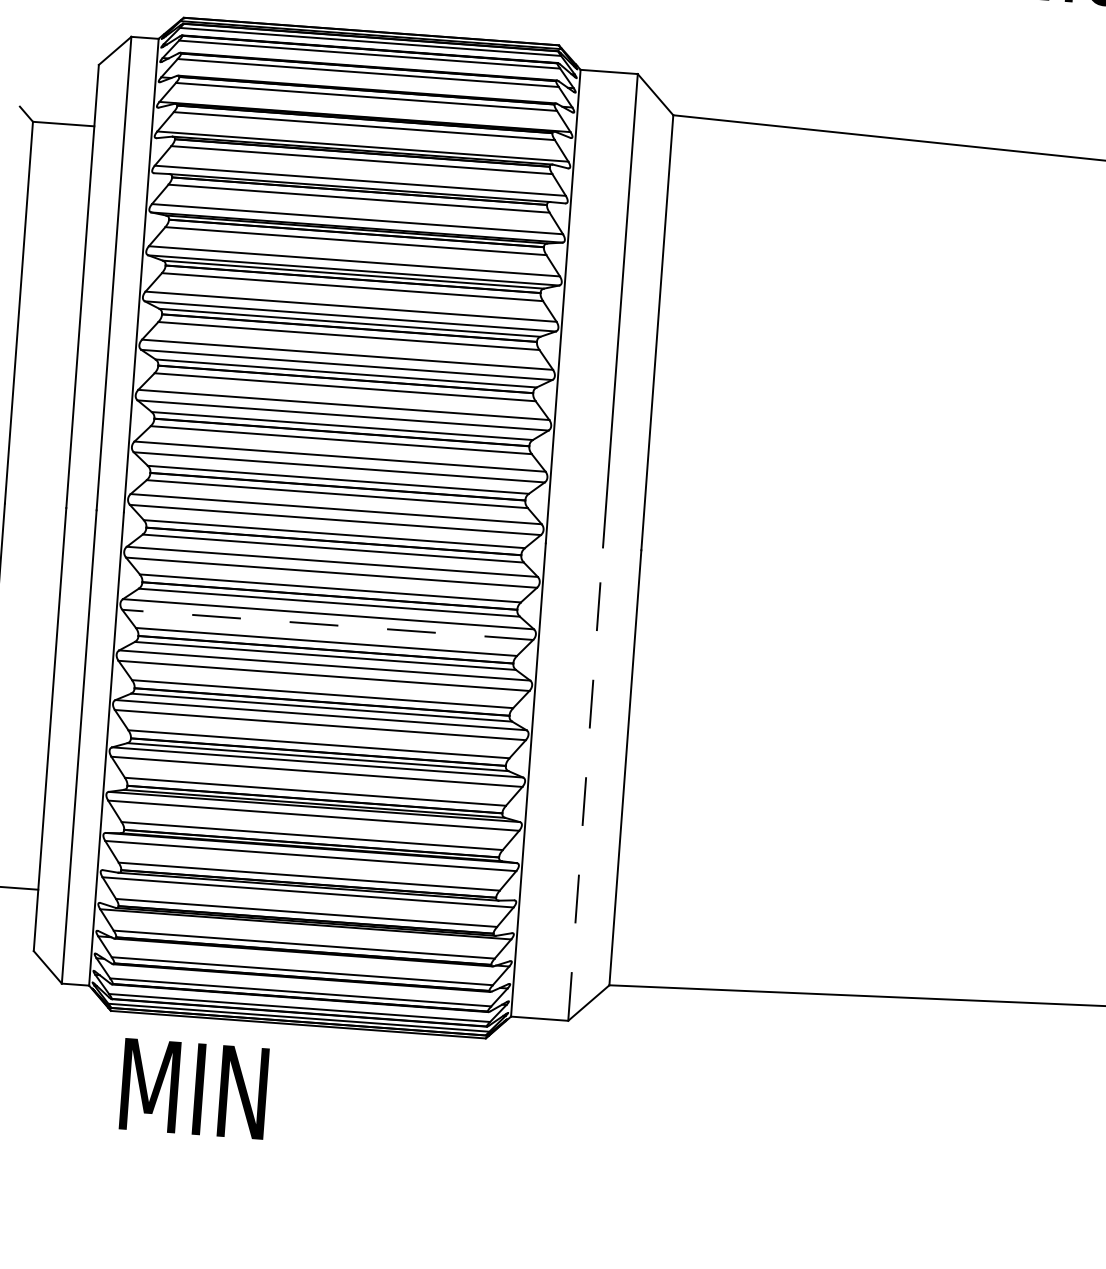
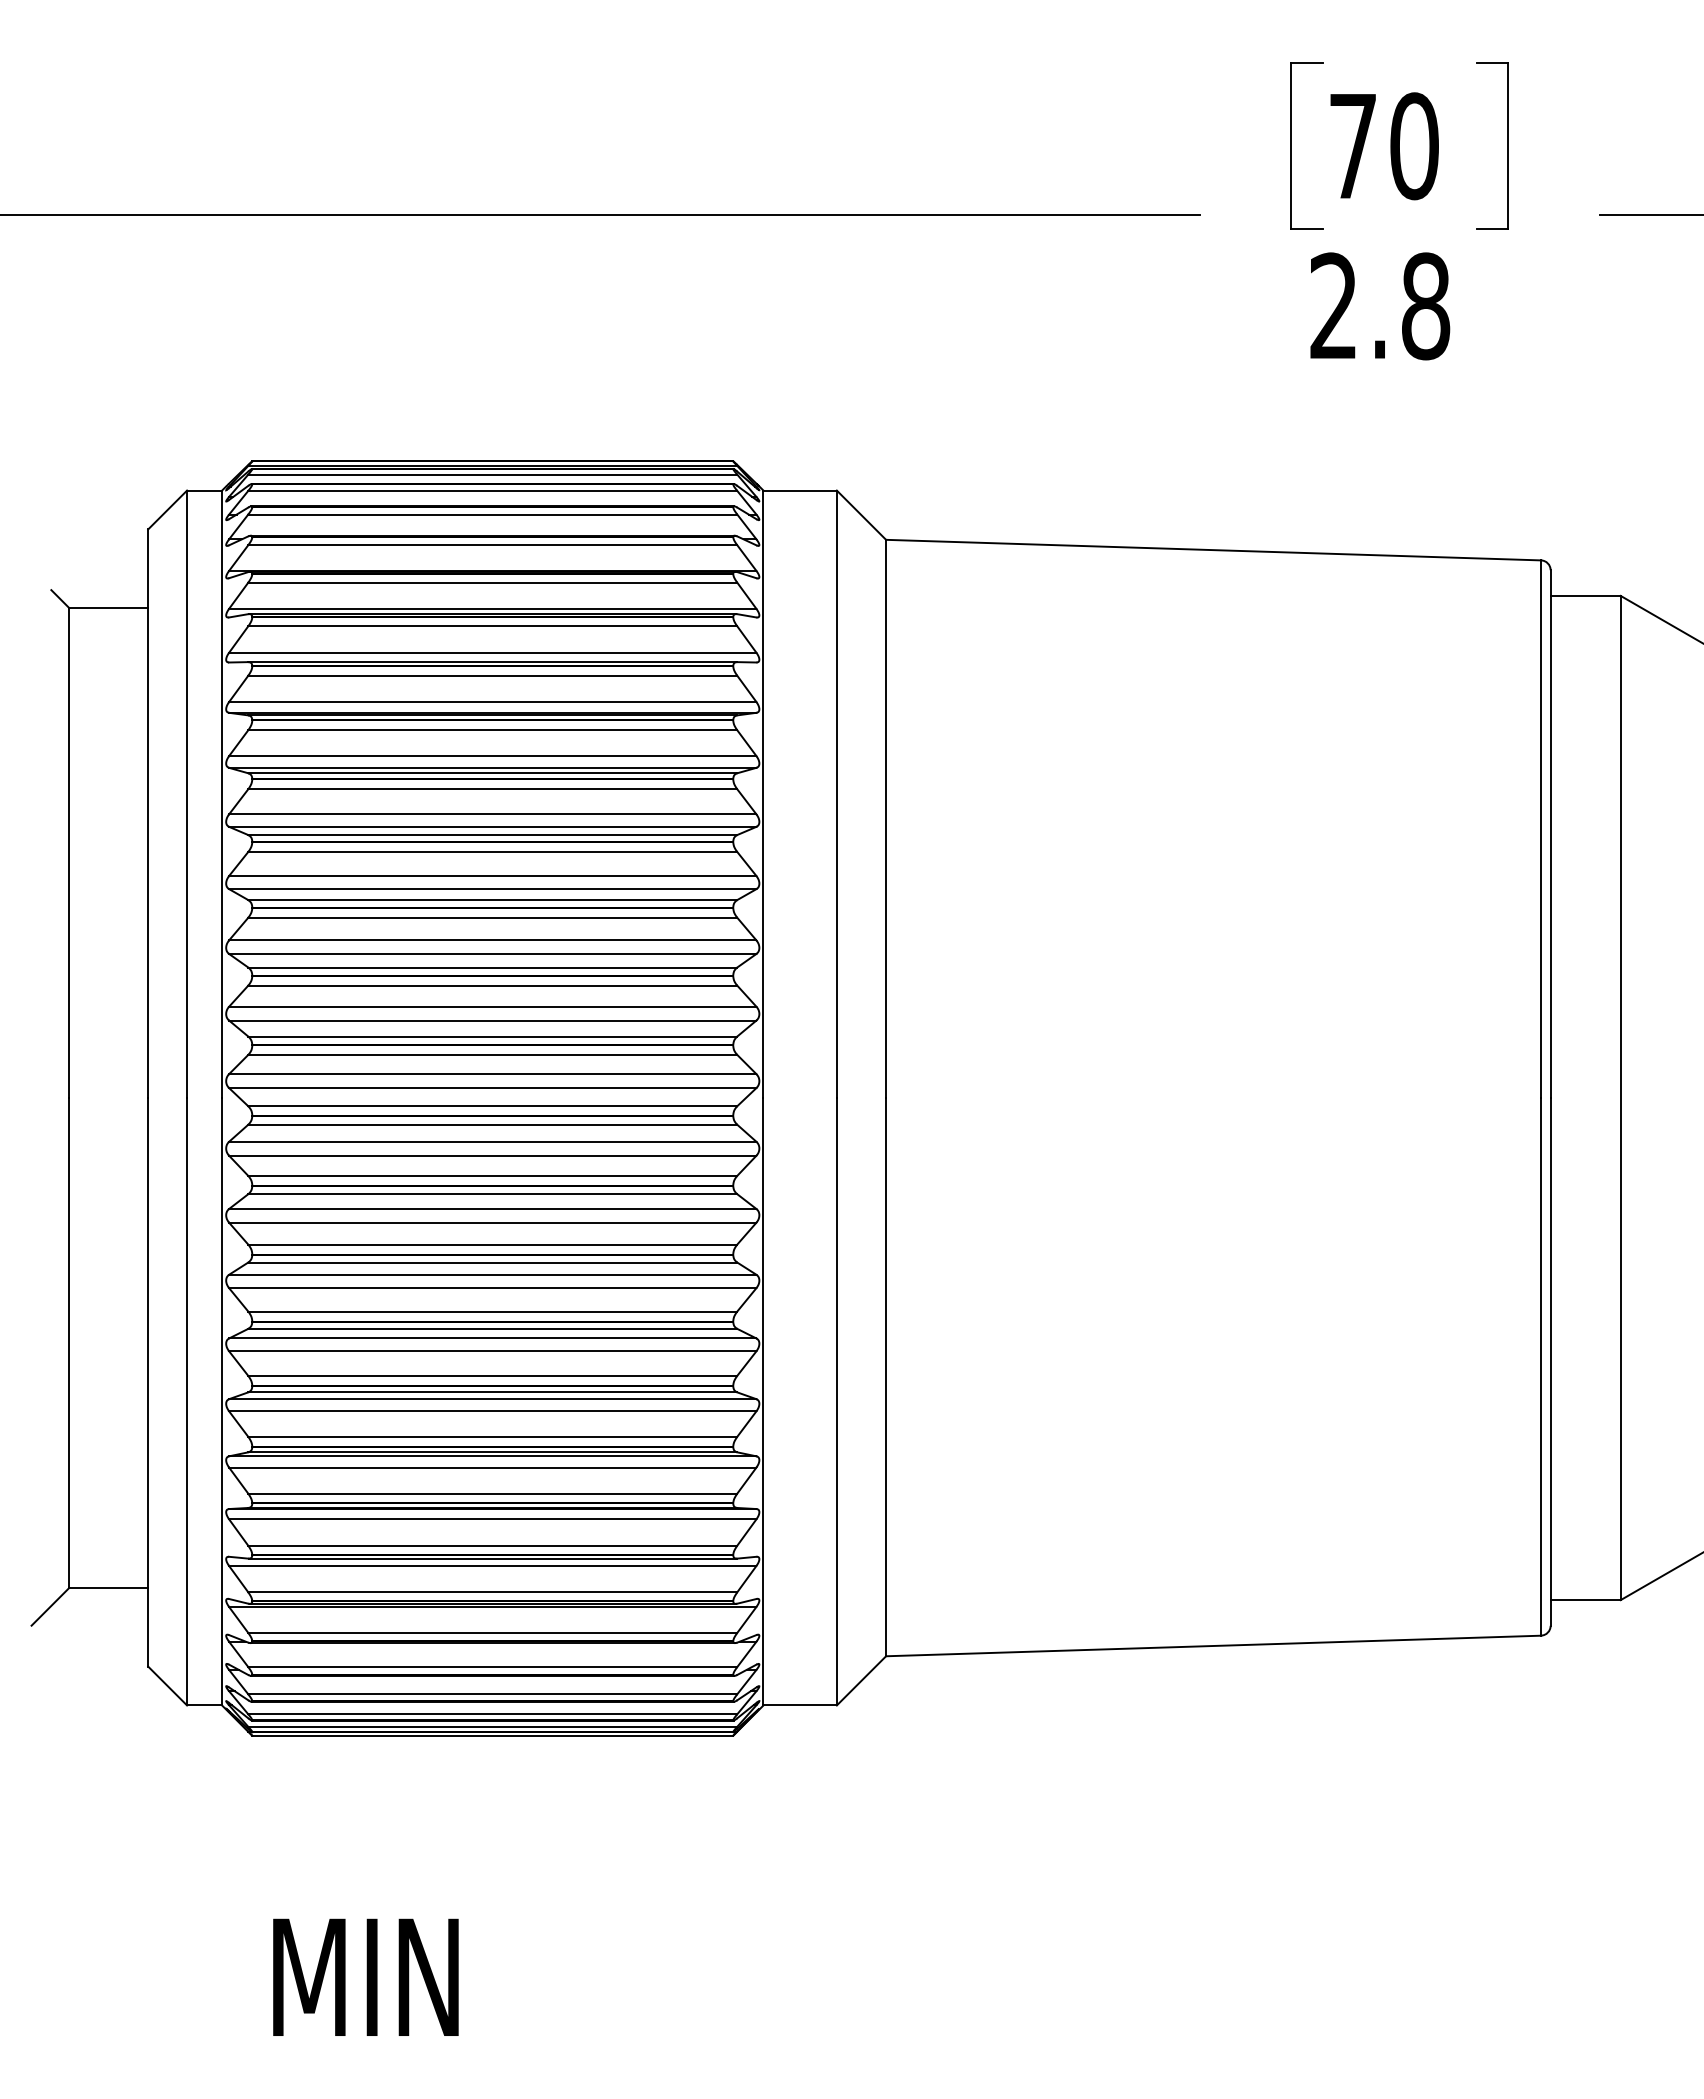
line: (327, 624) -> (492, 1222), dashed -> solid
line: (585, 783) -> (836, 1401), dashed -> solid
text: (193, 1088) -> (365, 1976), moved

